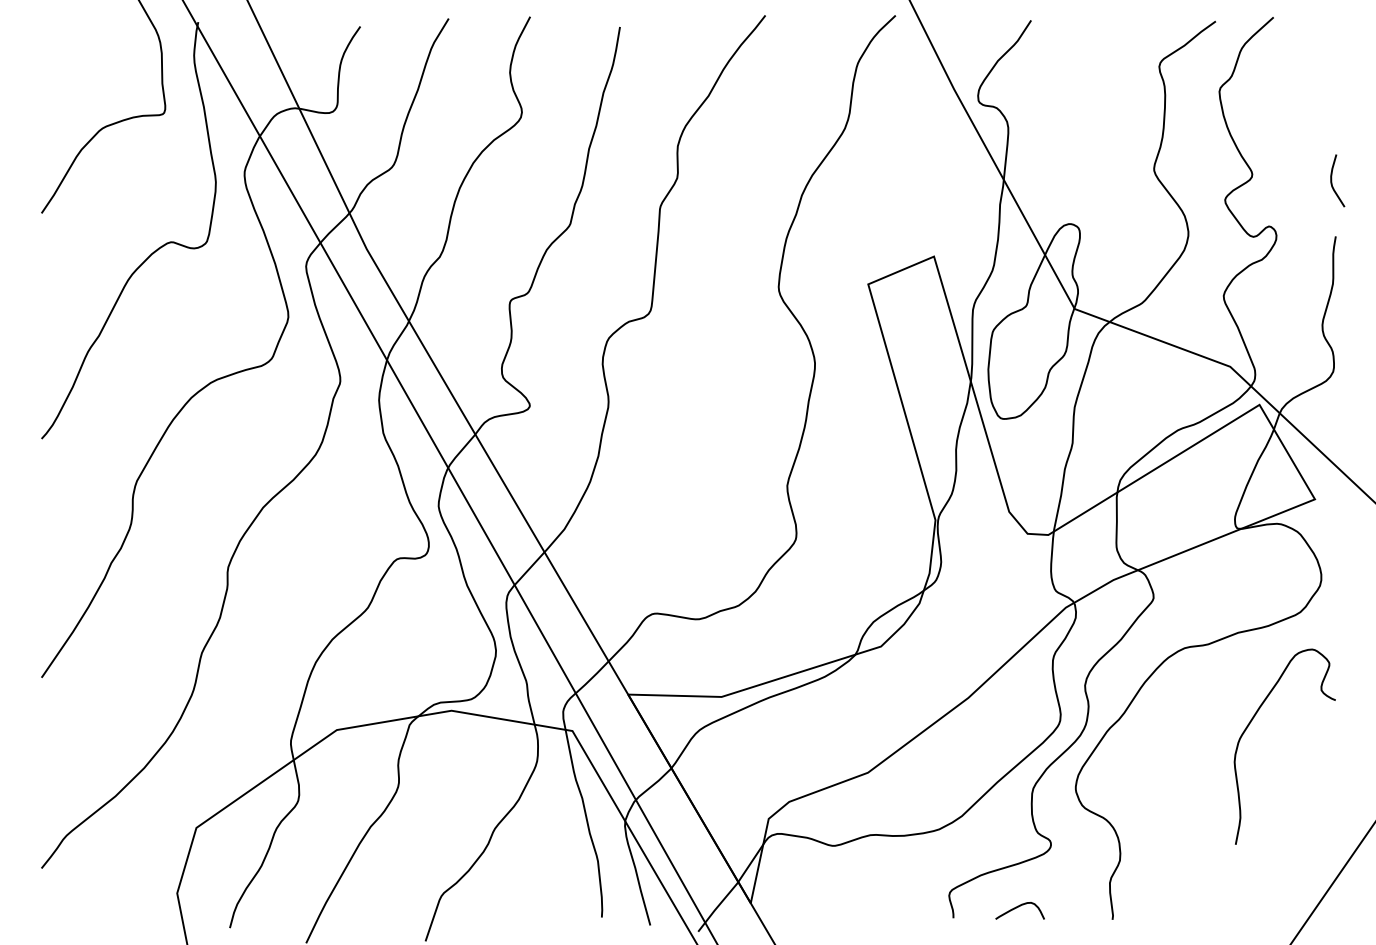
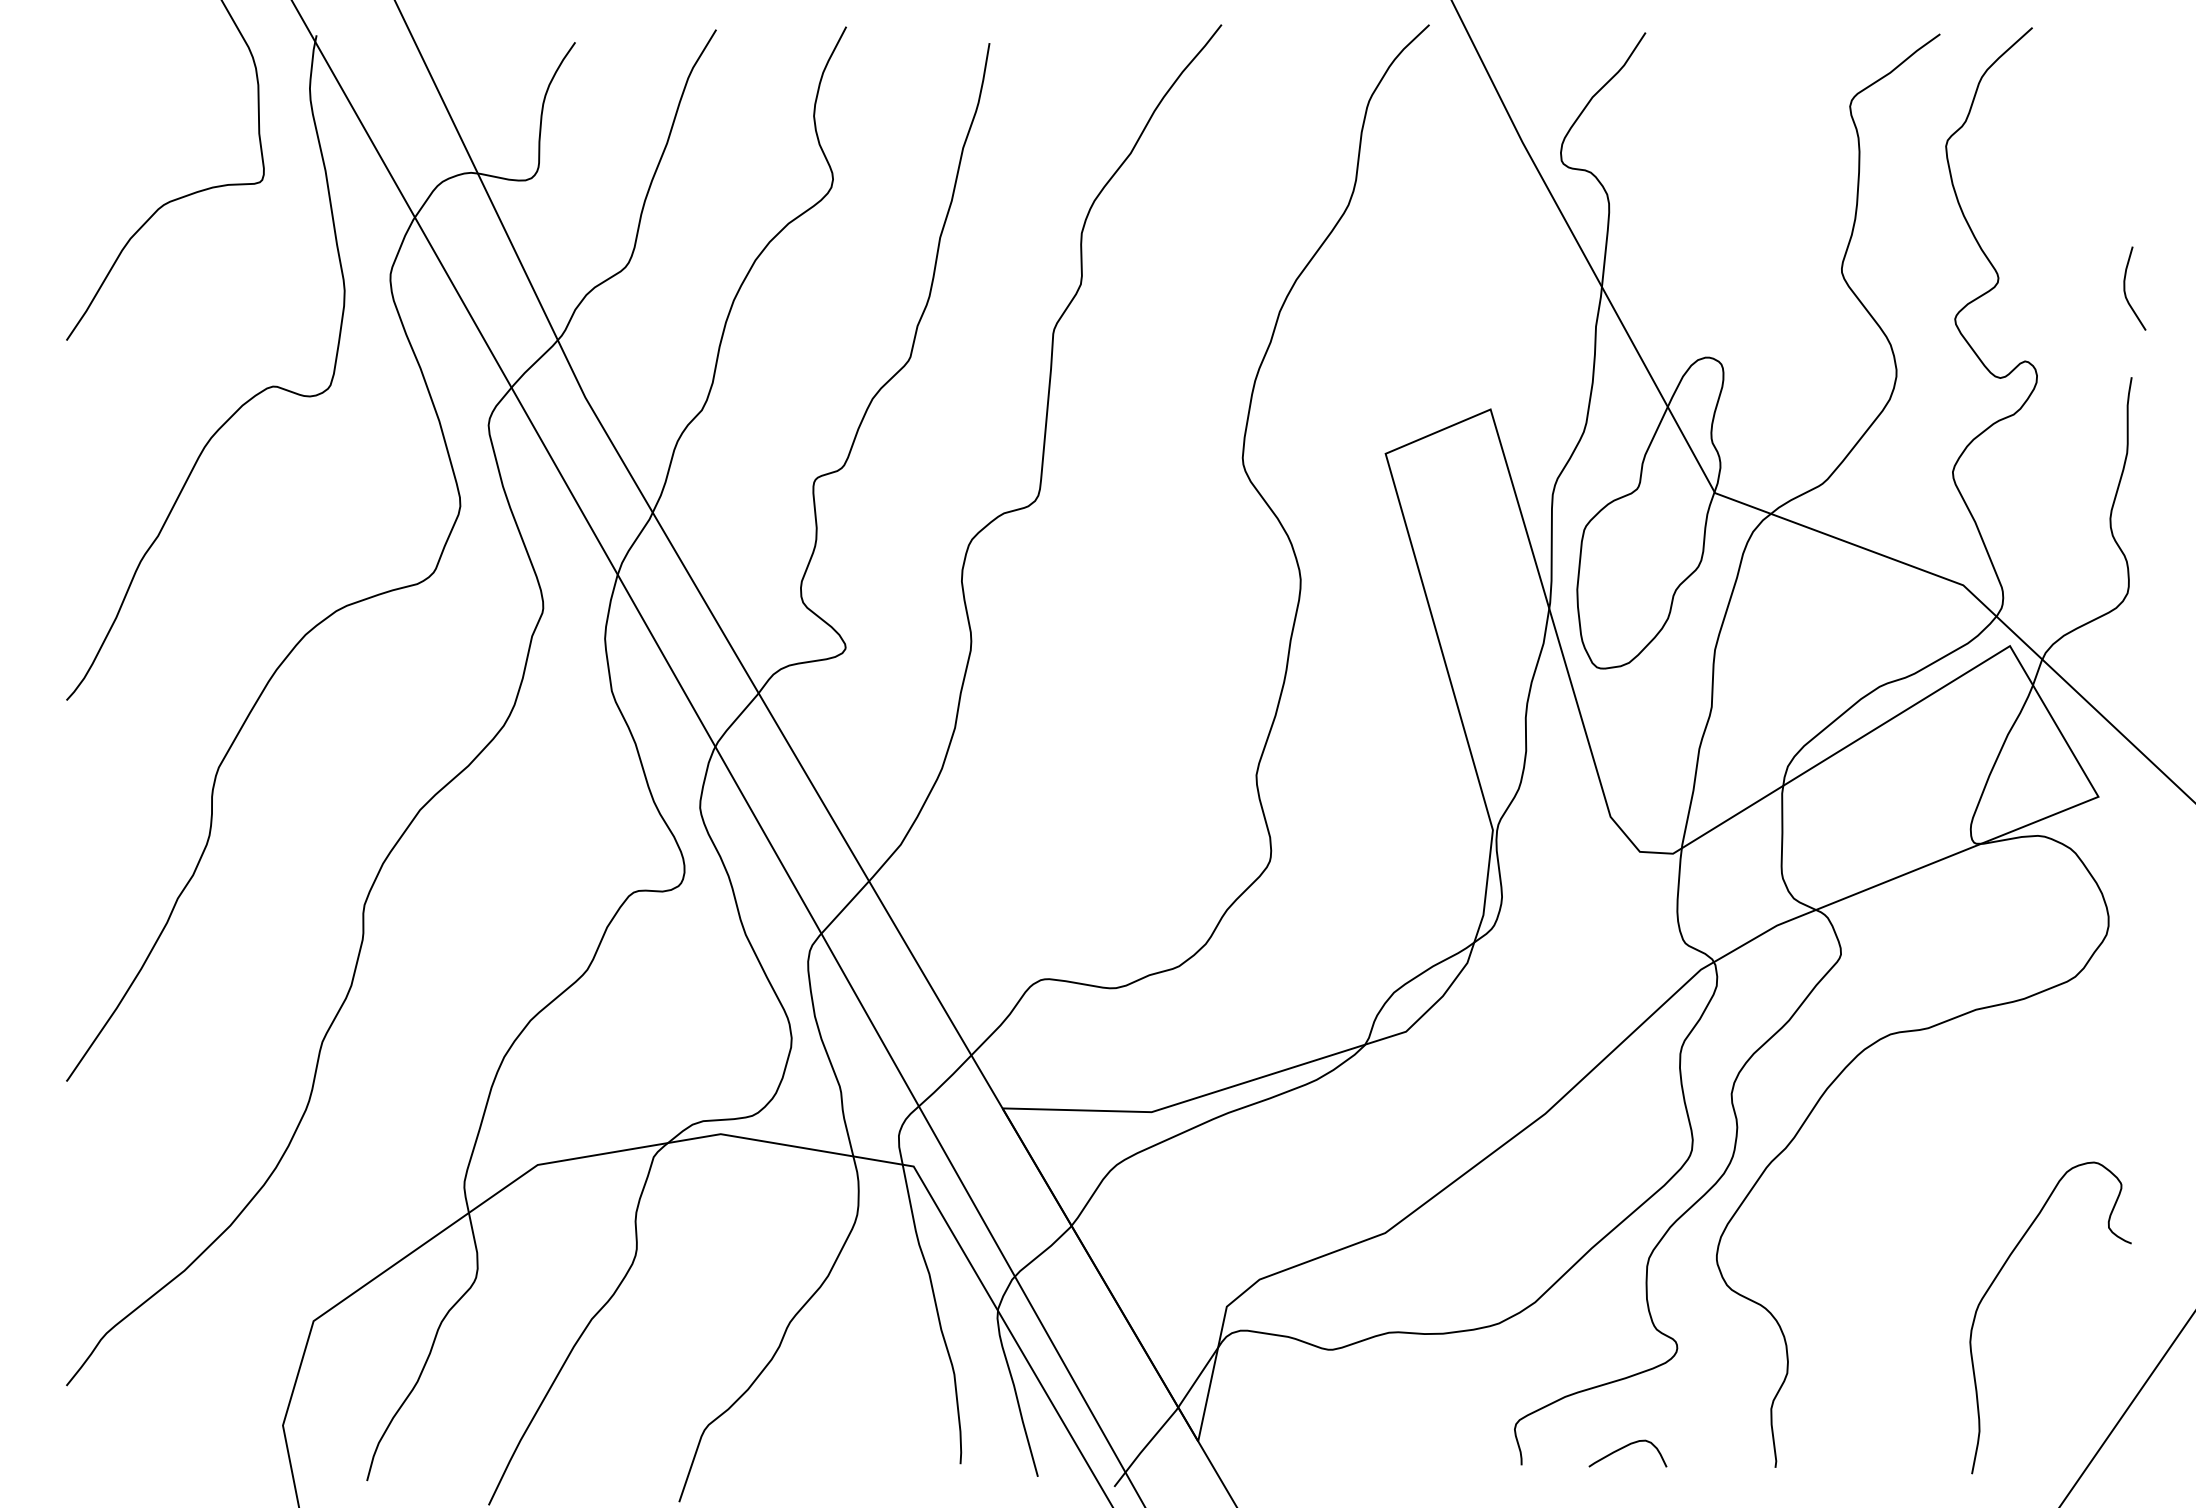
curve: (1251, 722) -> (1997, 1278), moved

